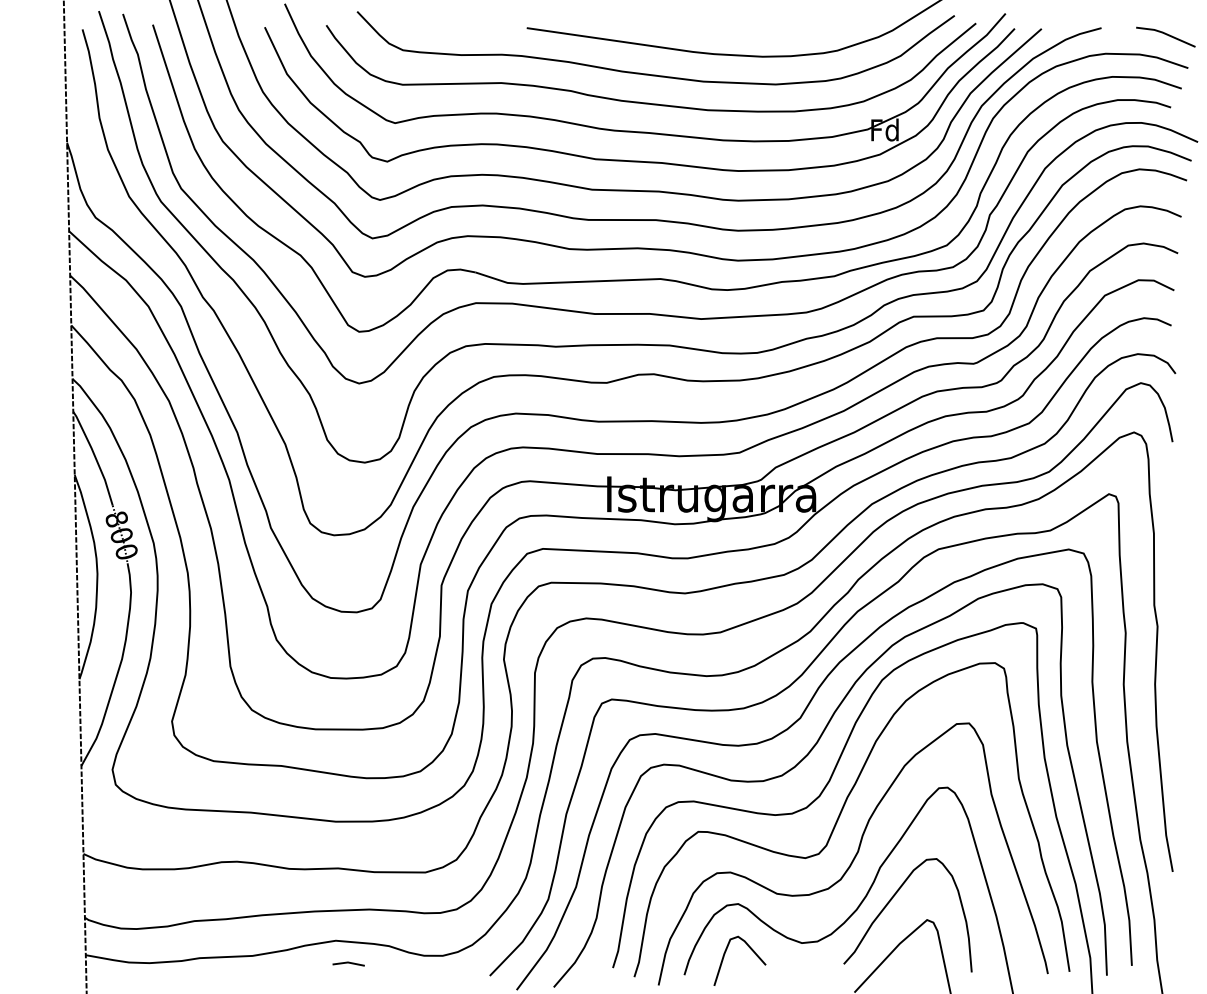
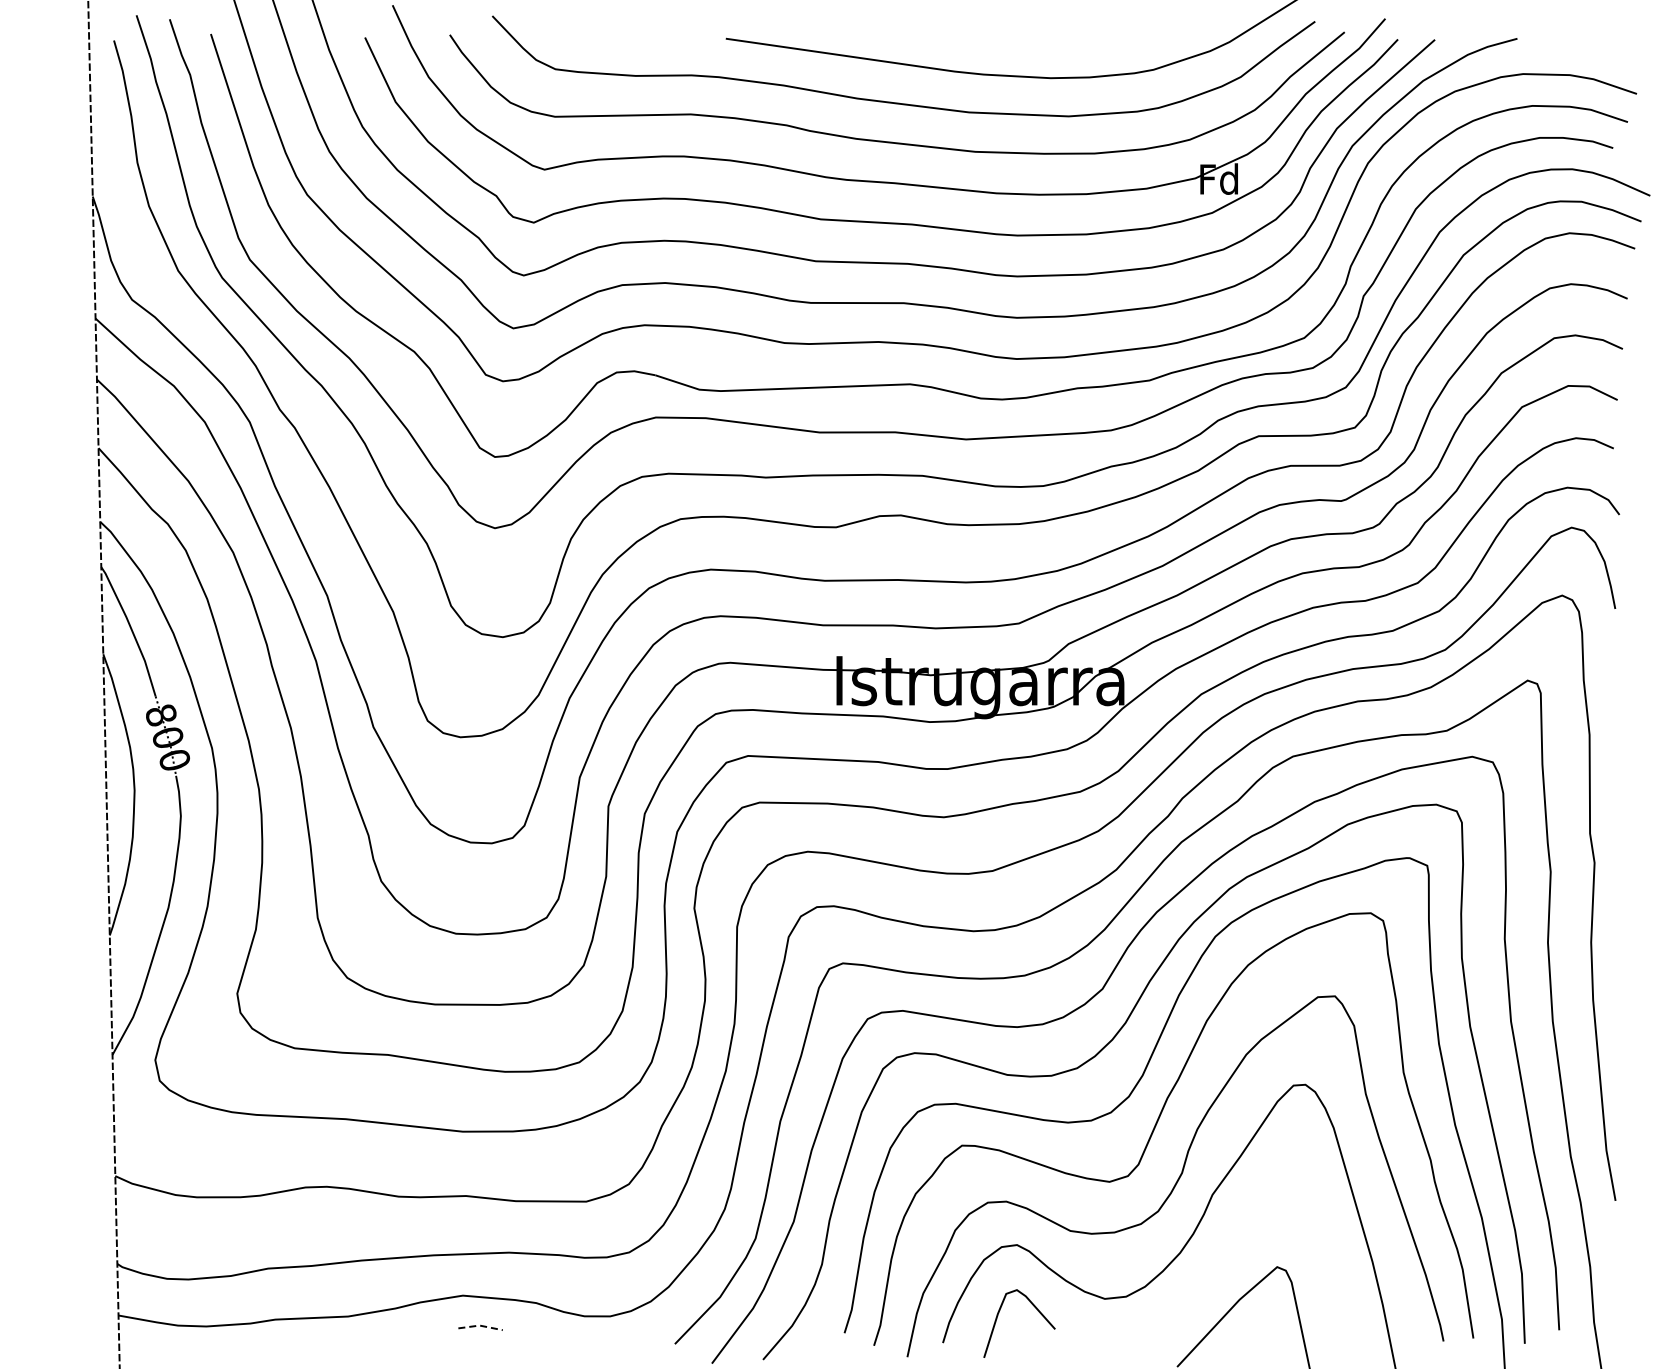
line: (1166, 35) -> (1607, 48), removed
curve: (891, 899) -> (1228, 1239), removed
line: (348, 962) -> (480, 1325), solid -> dashed

